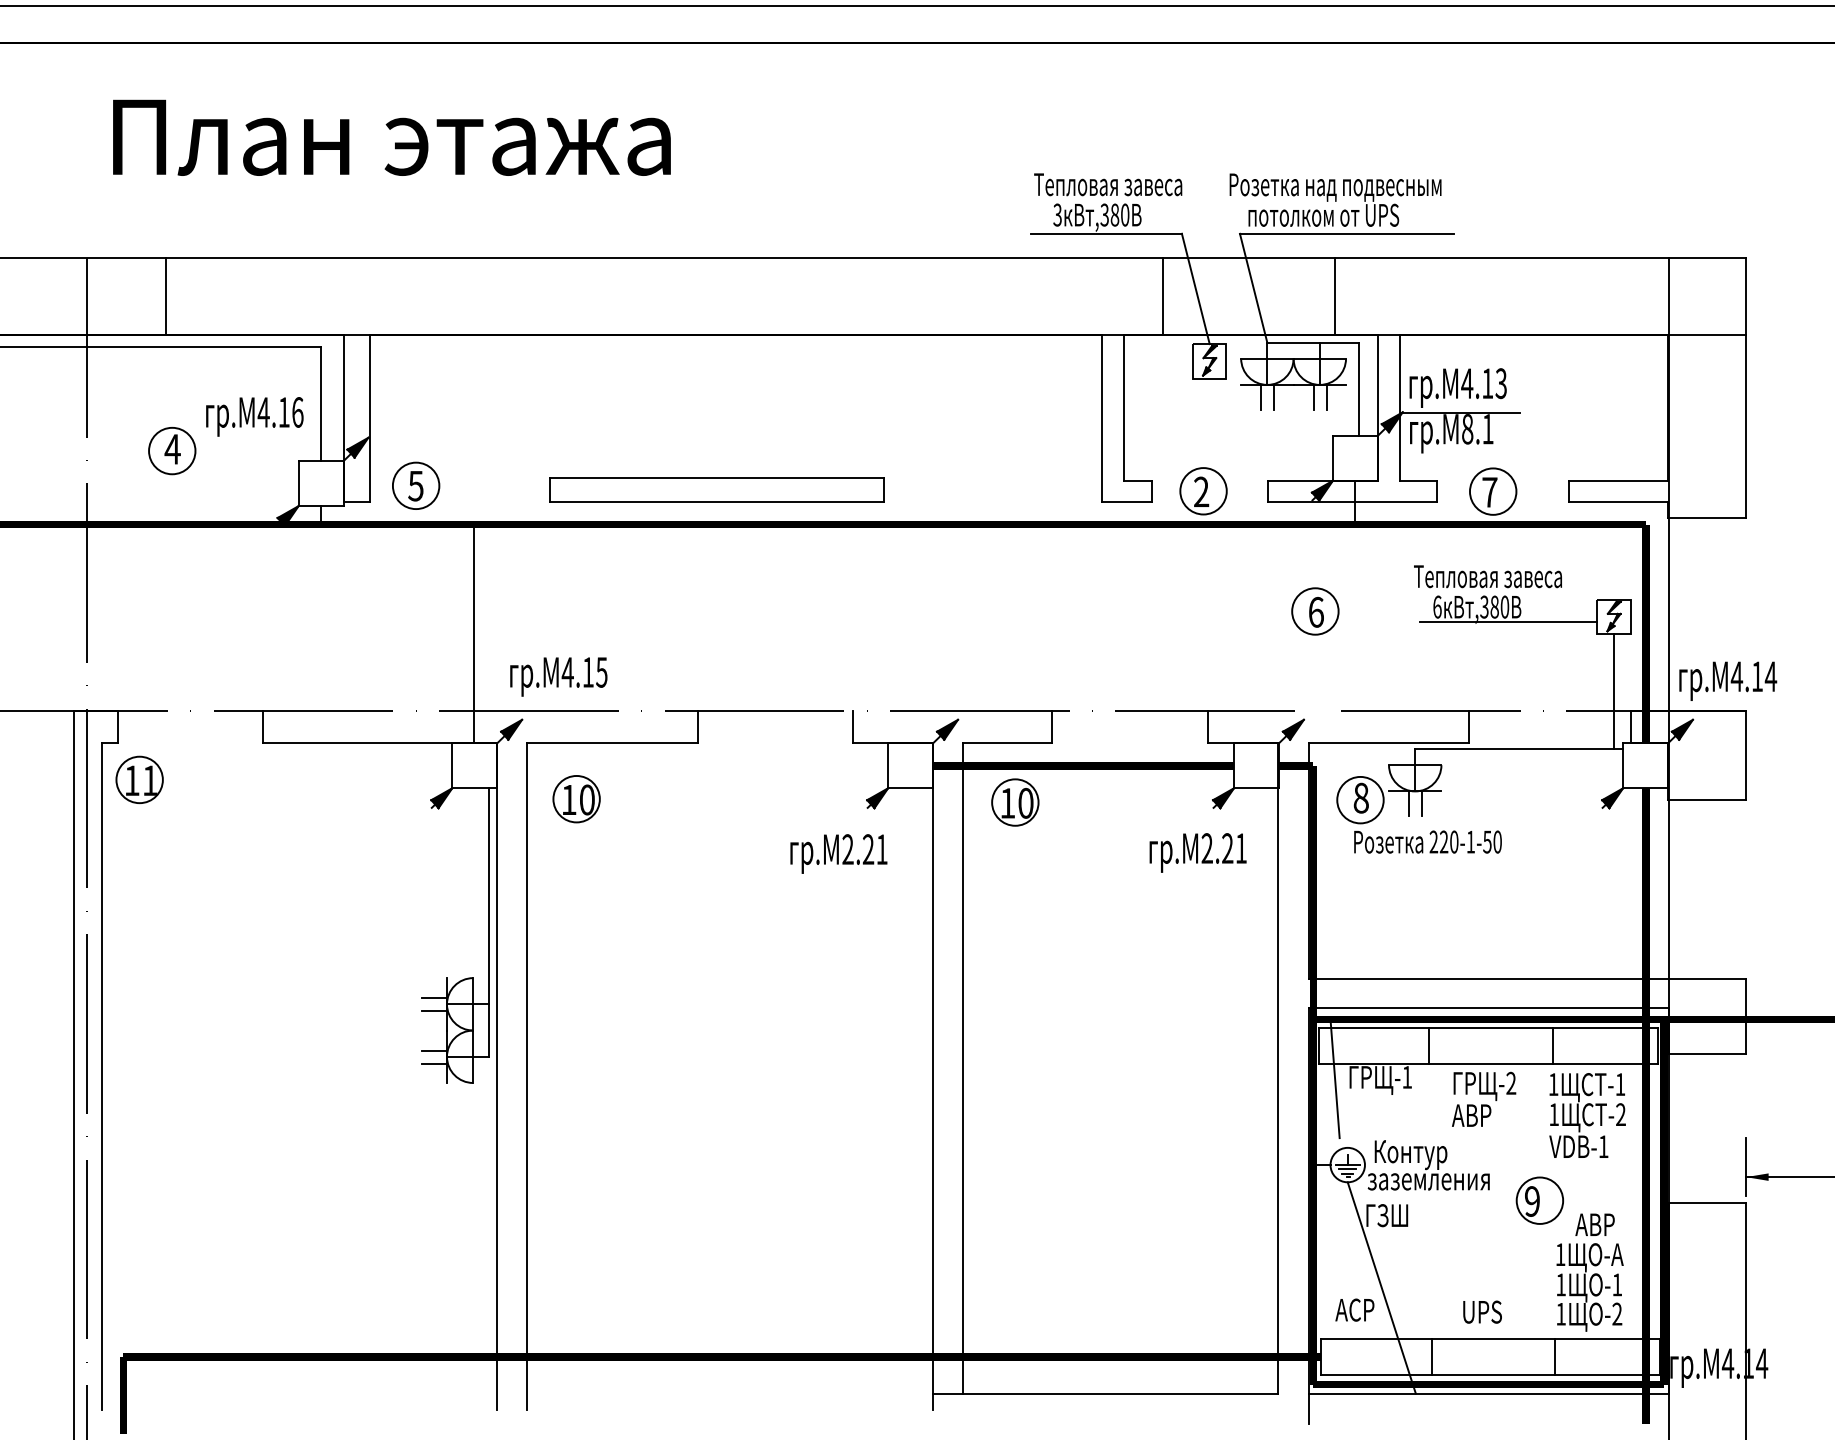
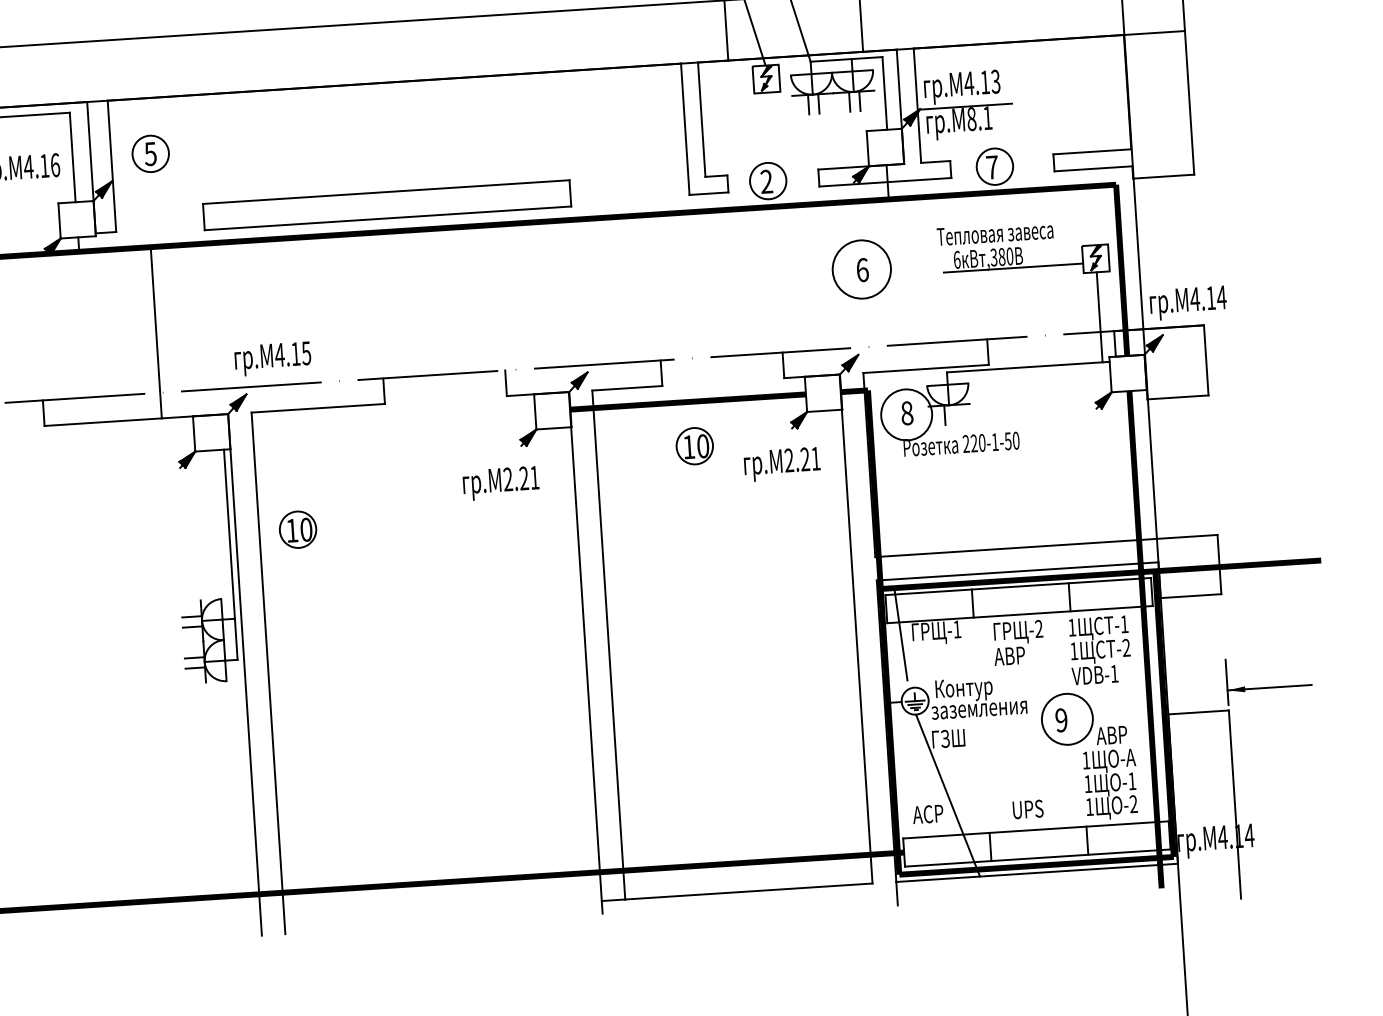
part: (416, 485) -> (151, 153), moved
part: (716, 489) -> (386, 204), size x1.4
circle: (1315, 611) -> (861, 269), size x1.6
line: (474, 633) -> (156, 332), moved
part: (576, 799) -> (297, 529), moved
circle: (1360, 799) -> (906, 414), size x1.4
part: (1015, 802) -> (694, 446), moved
line: (1422, 803) -> (955, 414), removed
circle: (1539, 1200) -> (1067, 719), size x1.4

